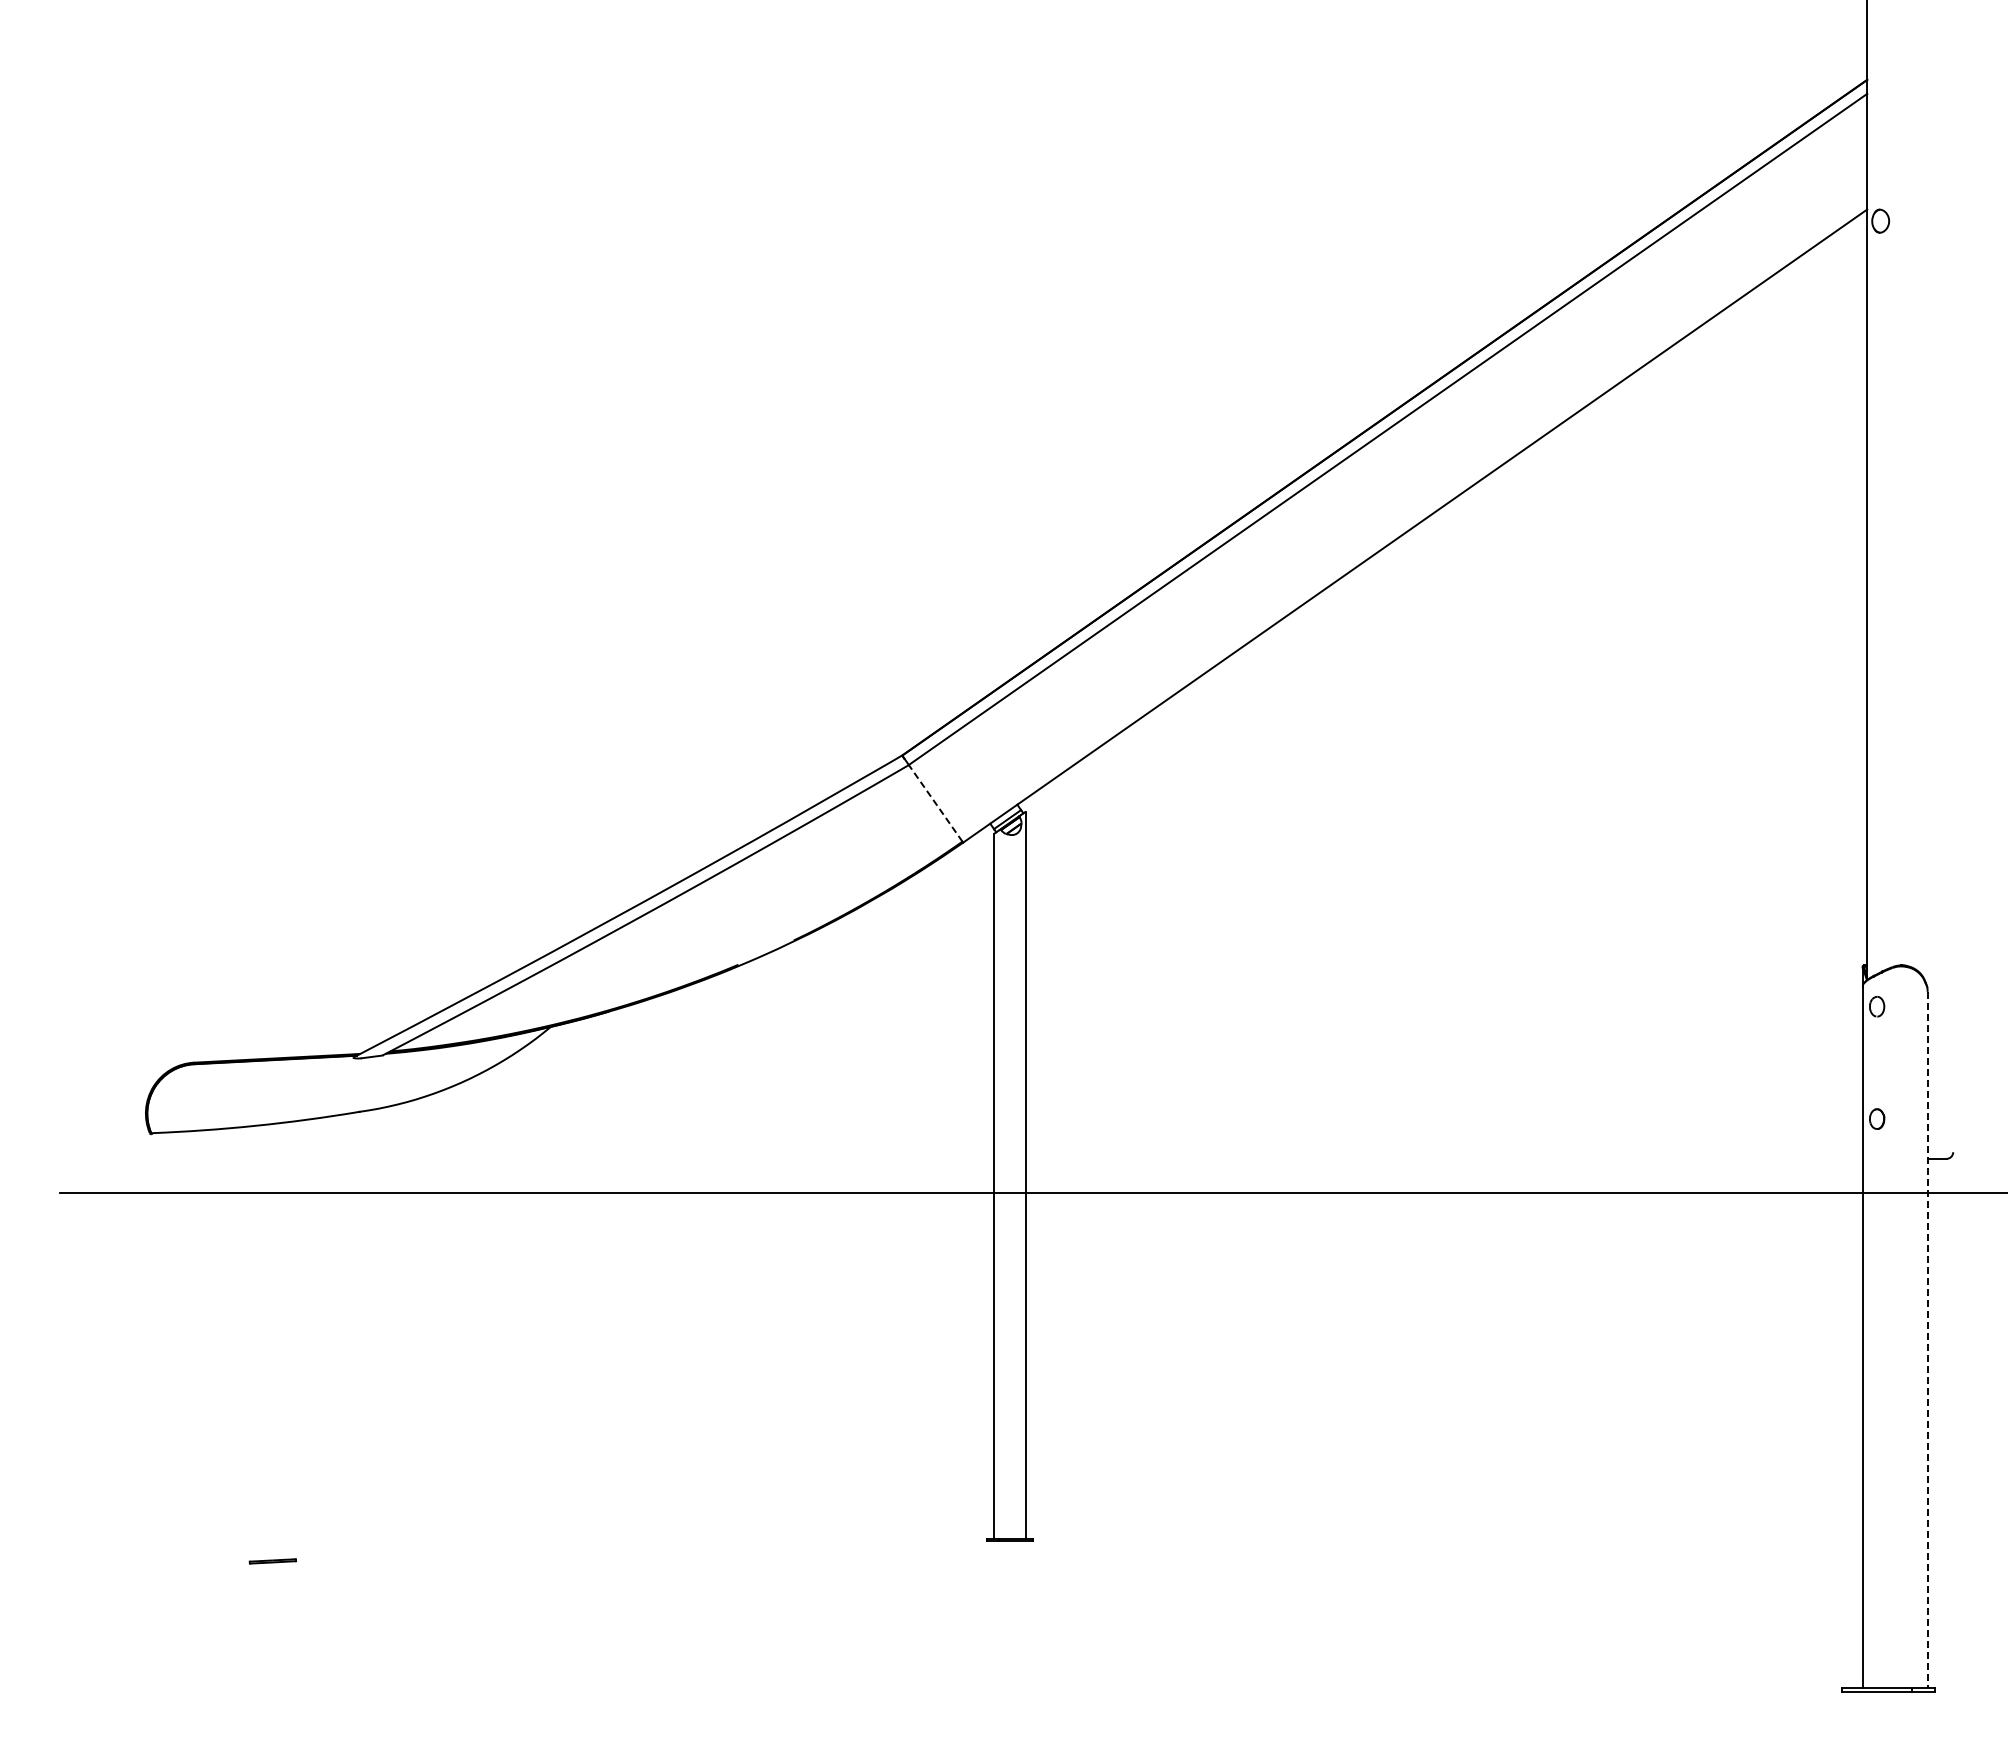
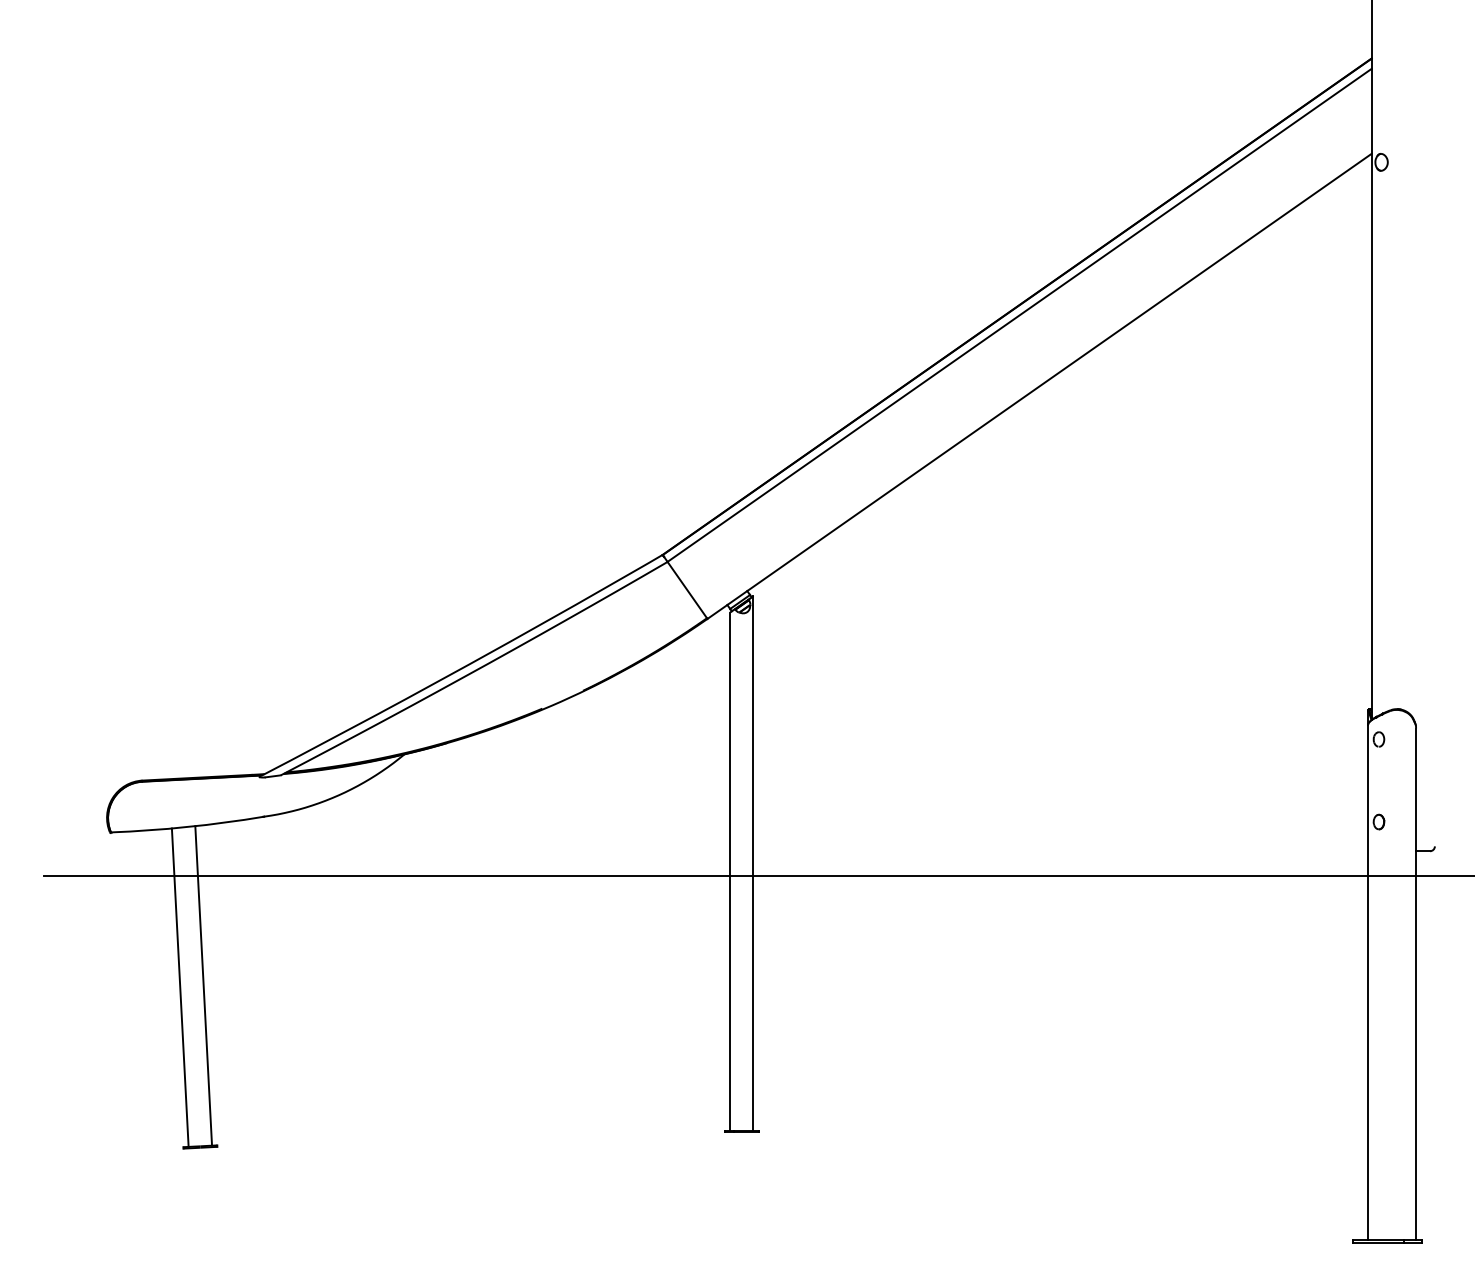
line: (935, 803) -> (687, 590), dashed -> solid
line: (1927, 1339) -> (1415, 983), dashed -> solid
line: (277, 1341) -> (203, 985), added
line: (245, 1344) -> (180, 987), added

